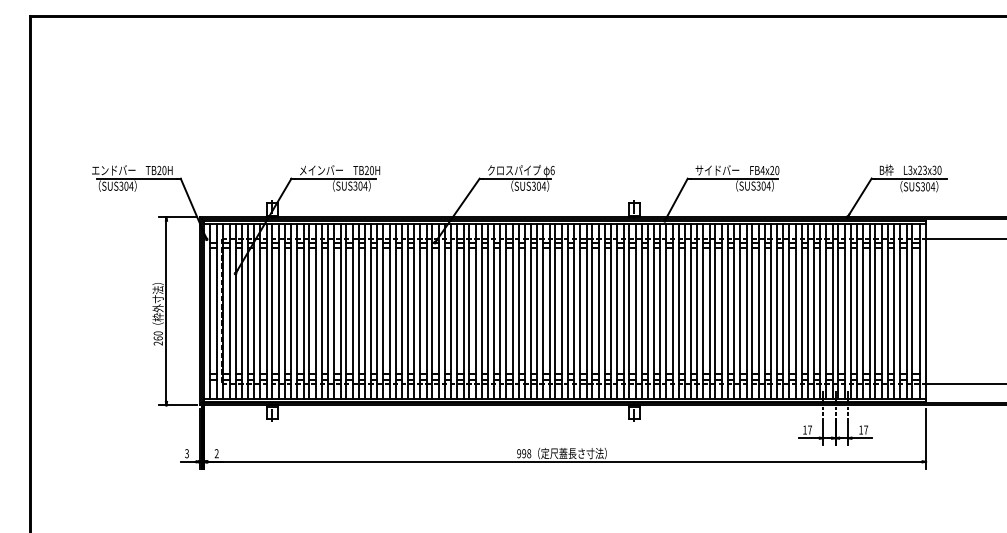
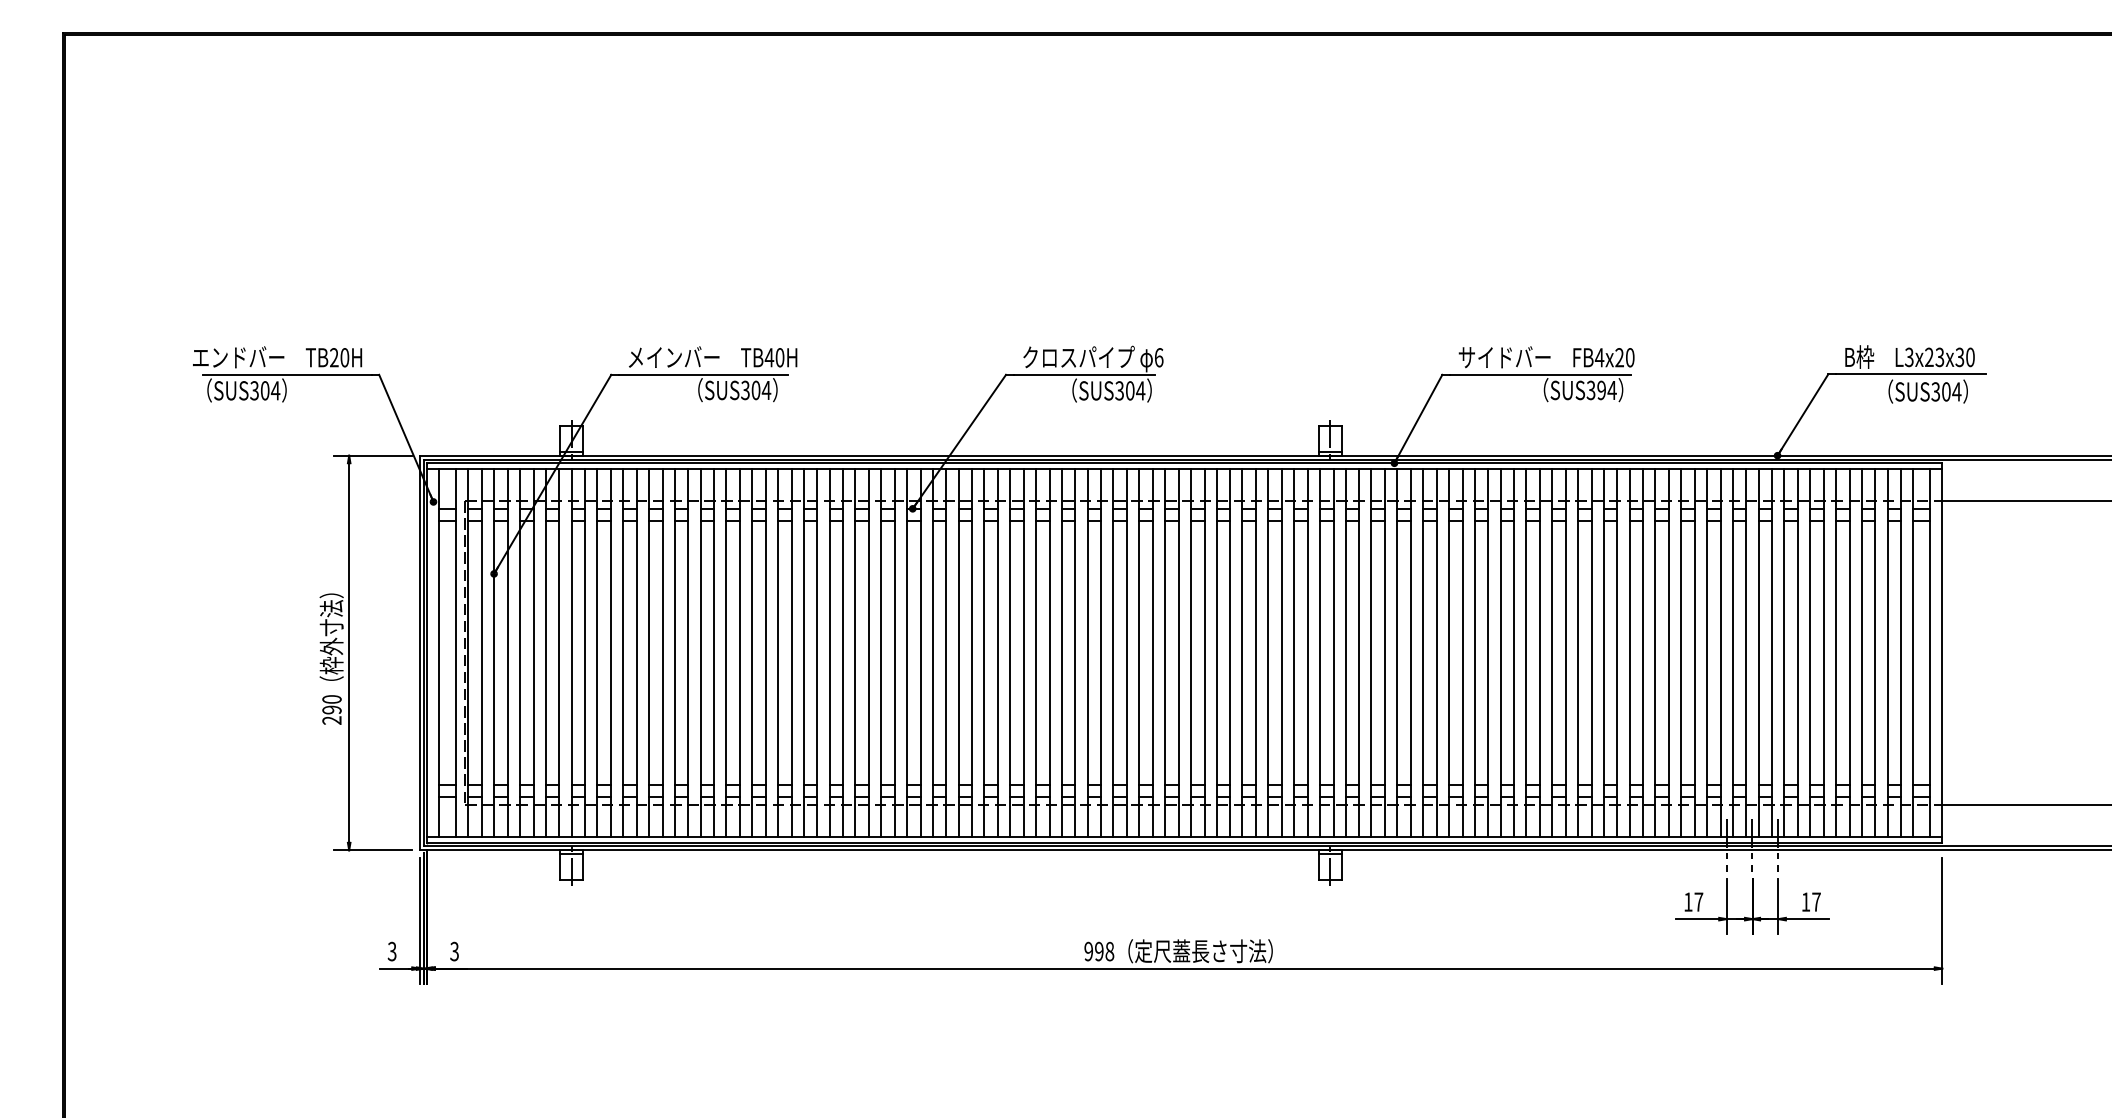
text: (366, 169) -> (768, 355), TB20H -> TB40H
text: (763, 186) -> (1601, 391), SUS304 -> SUS394
text: (157, 338) -> (330, 710), 260 -> 290
text: (216, 454) -> (454, 953), 2 -> 3

